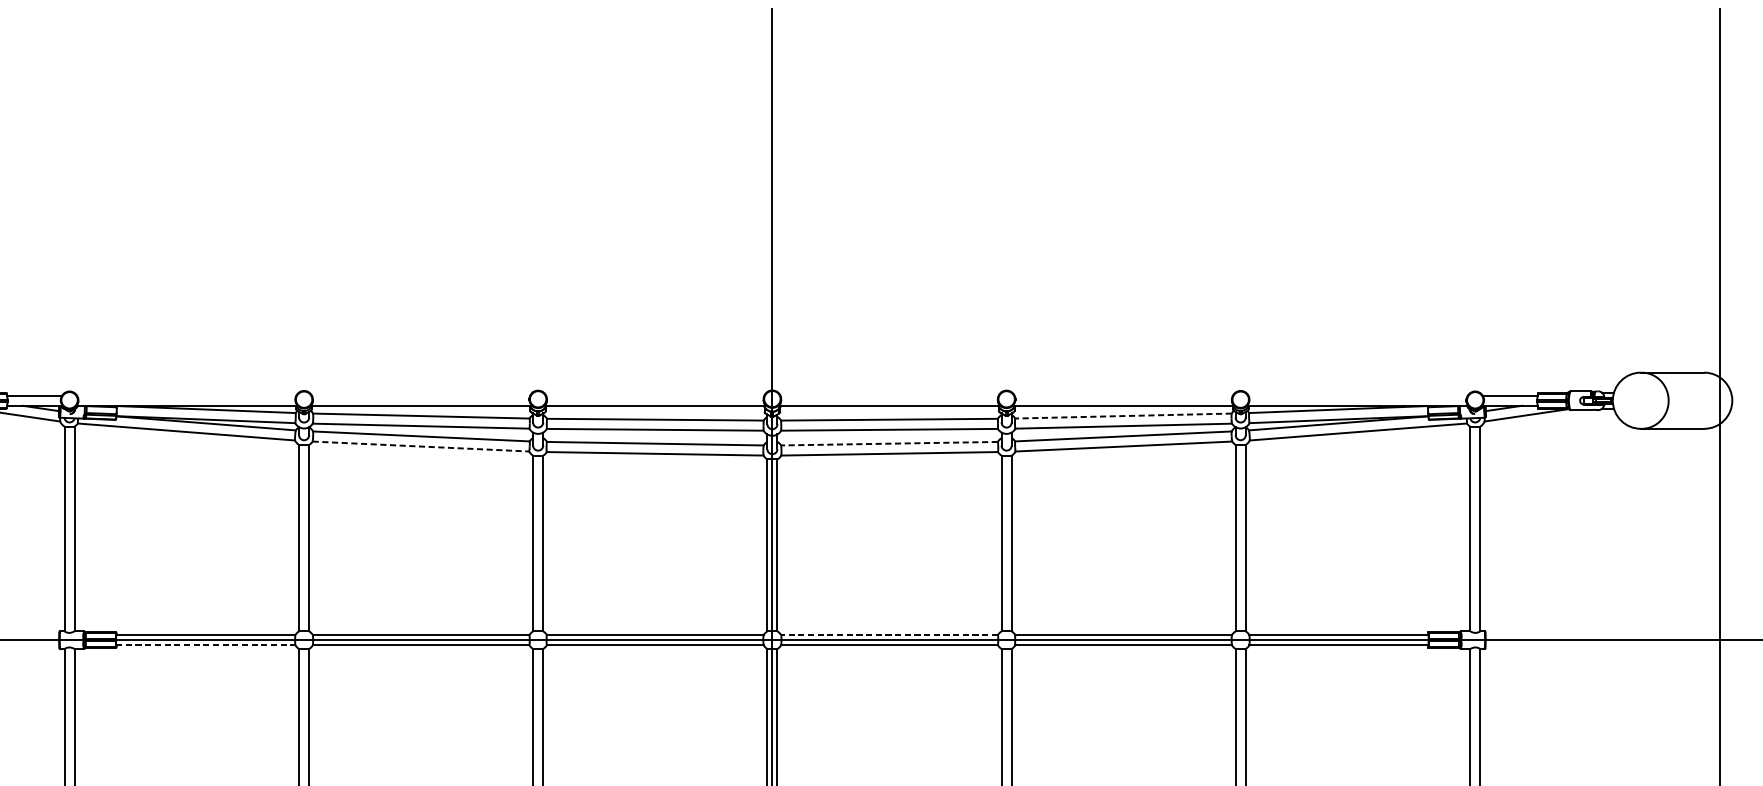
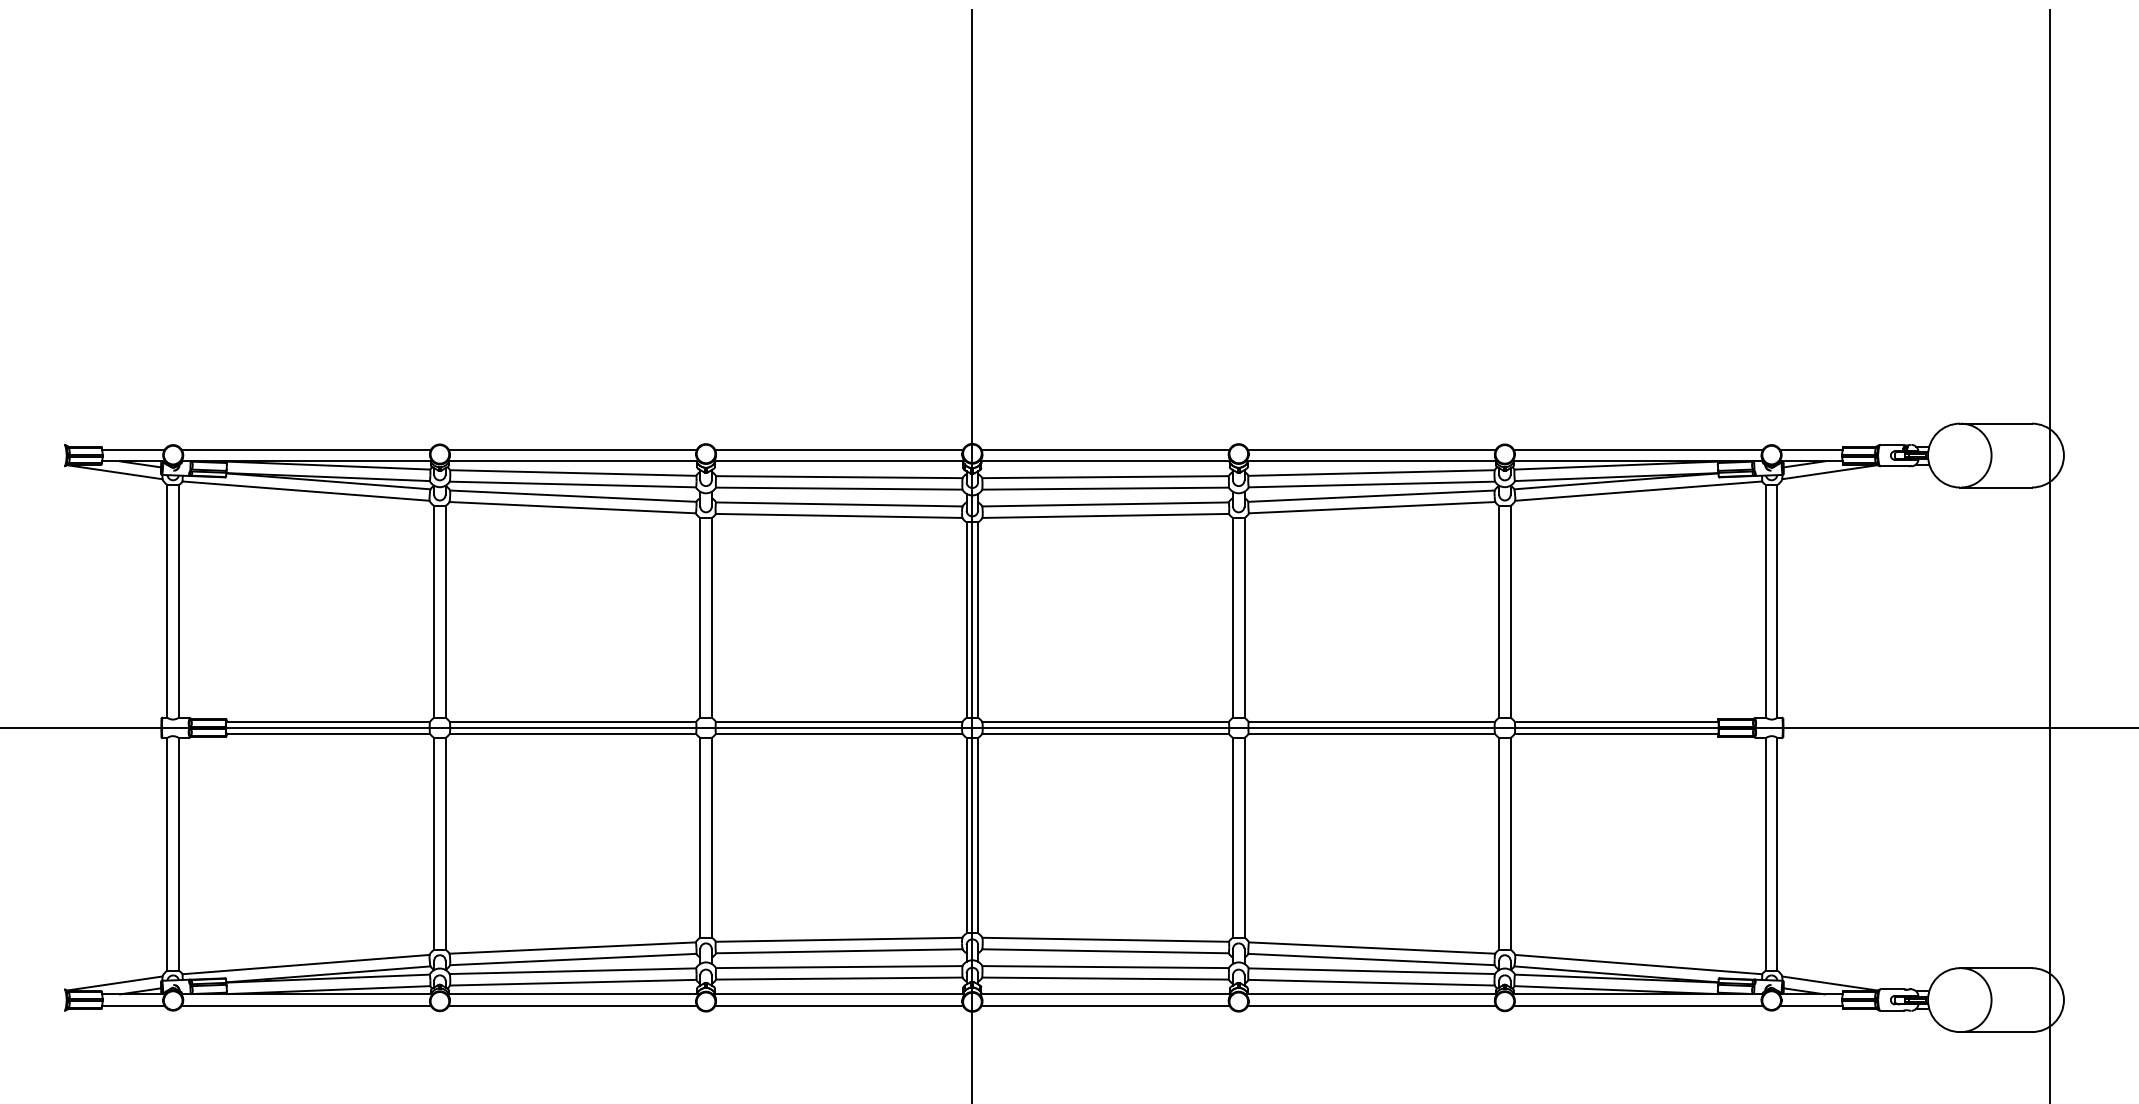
line: (185, 395) -> (305, 449), added
line: (420, 395) -> (572, 449), added
line: (655, 395) -> (839, 449), added
line: (889, 395) -> (1105, 449), added
line: (1123, 395) -> (1371, 449), added
line: (1358, 395) -> (1638, 449), added
line: (1123, 416) -> (1371, 473), dashed -> solid
line: (889, 443) -> (1105, 504), dashed -> solid
line: (421, 446) -> (573, 507), dashed -> solid
line: (889, 635) -> (1105, 722), dashed -> solid
line: (206, 645) -> (328, 733), dashed -> solid

